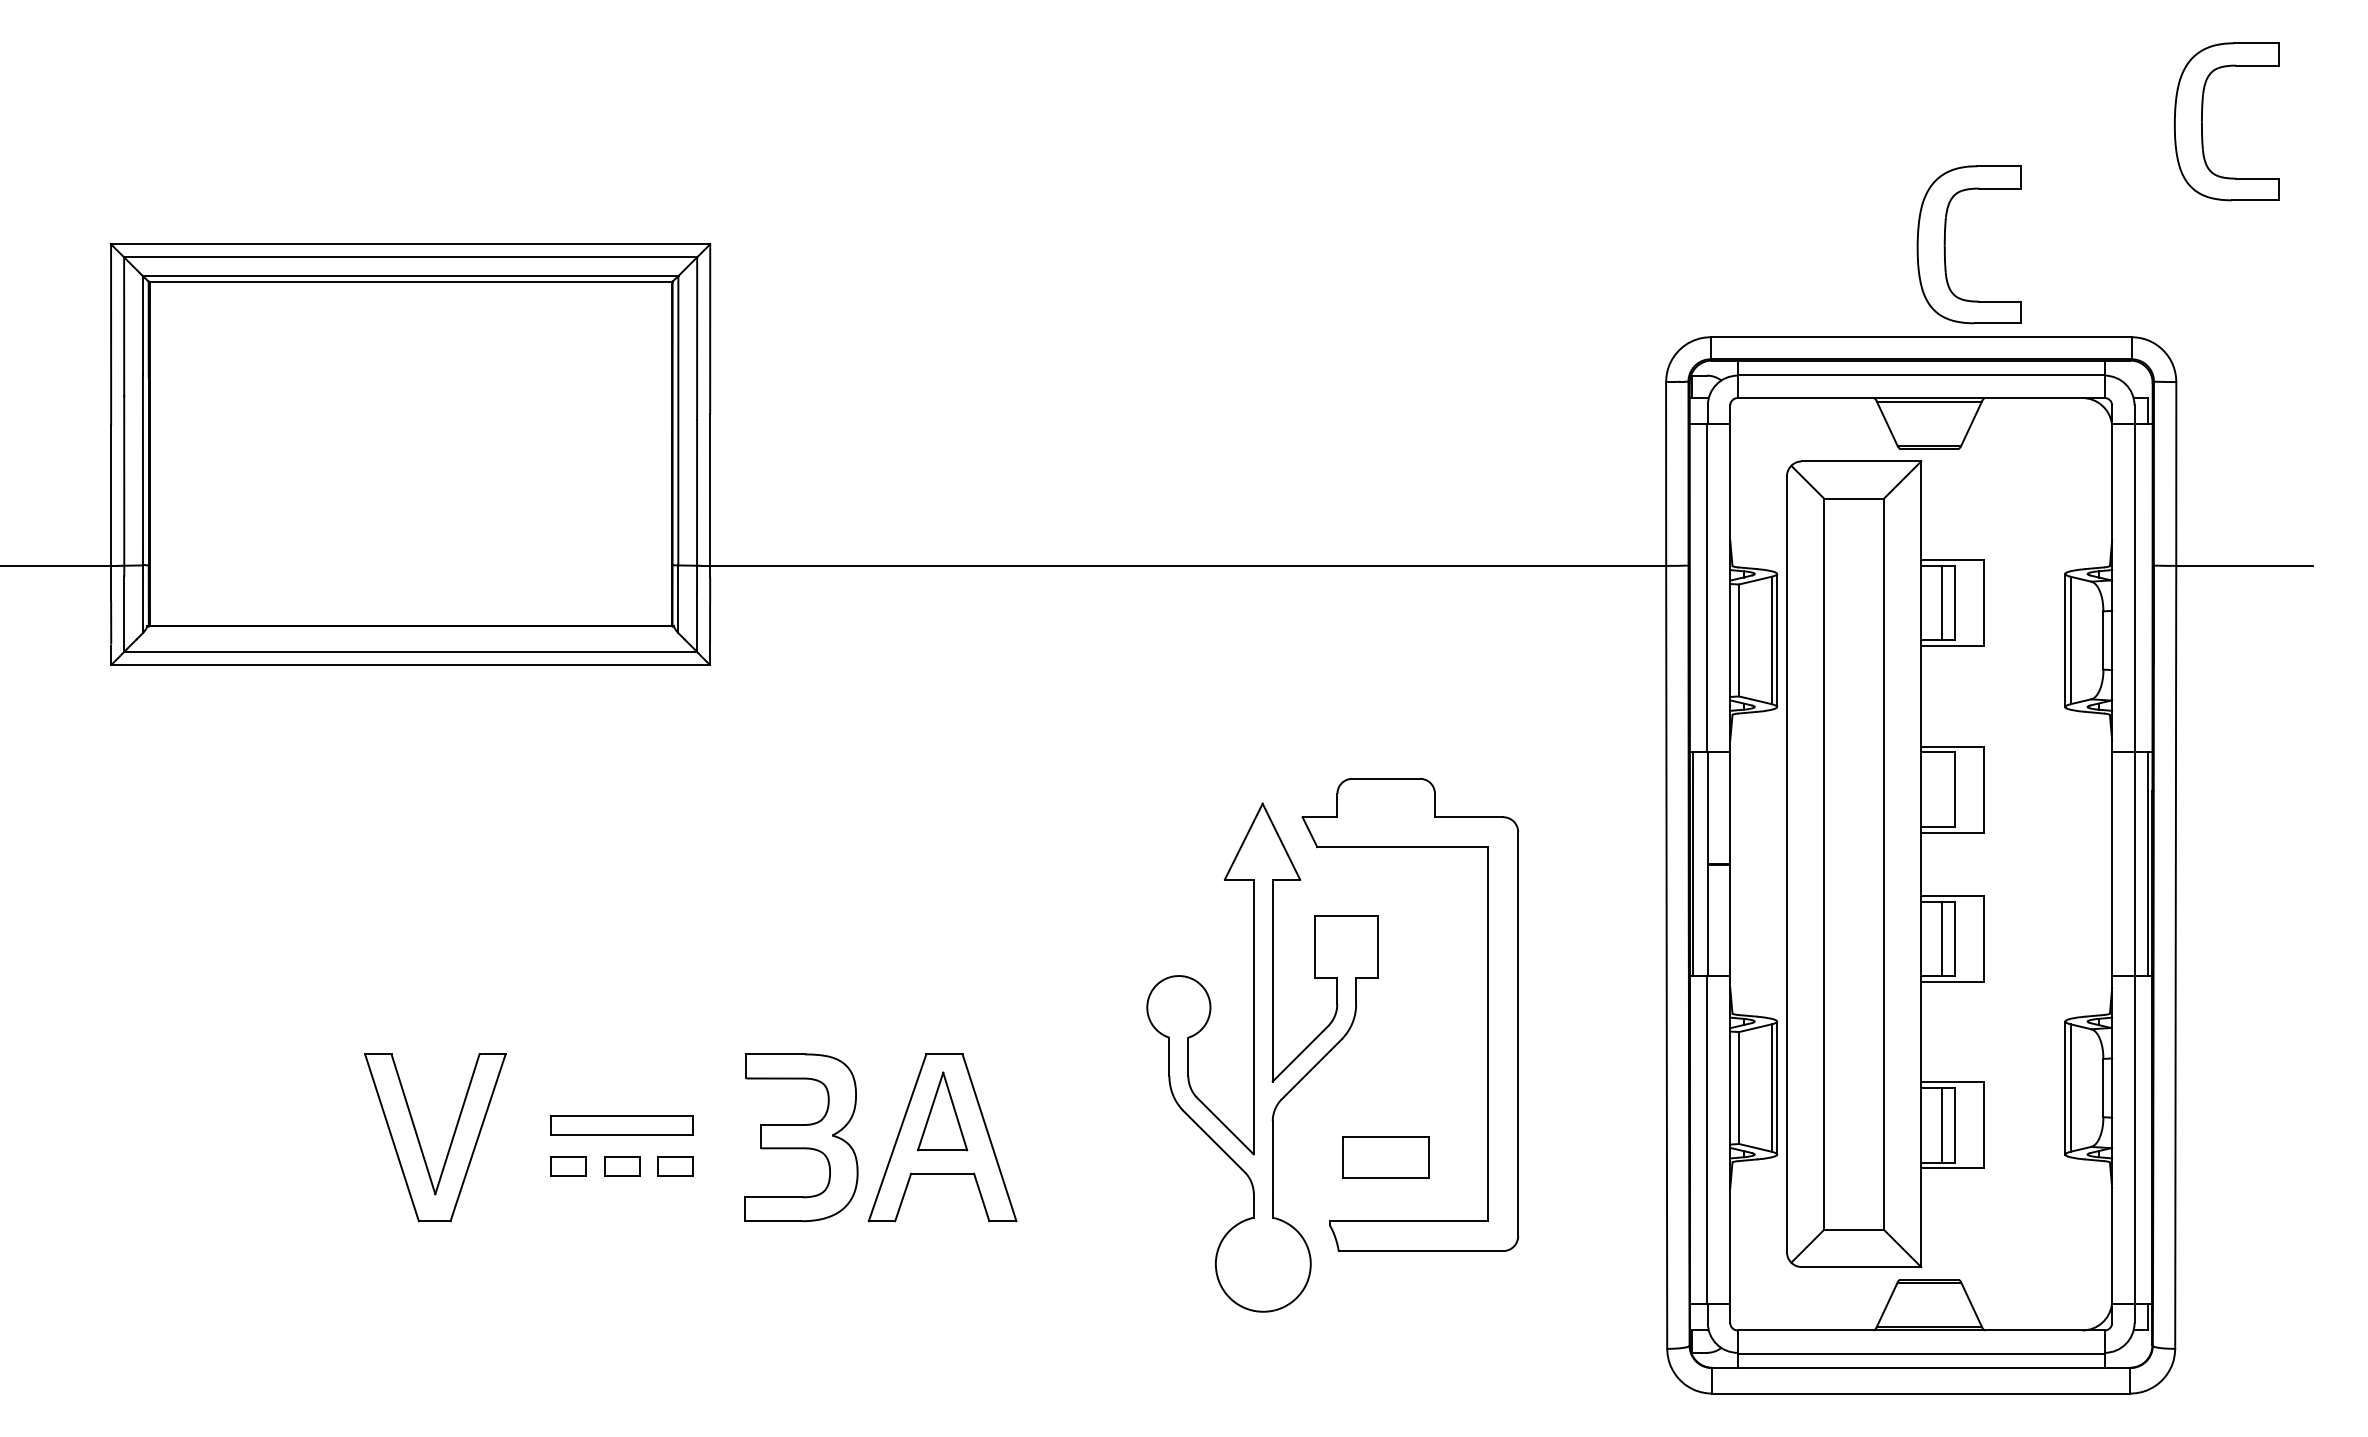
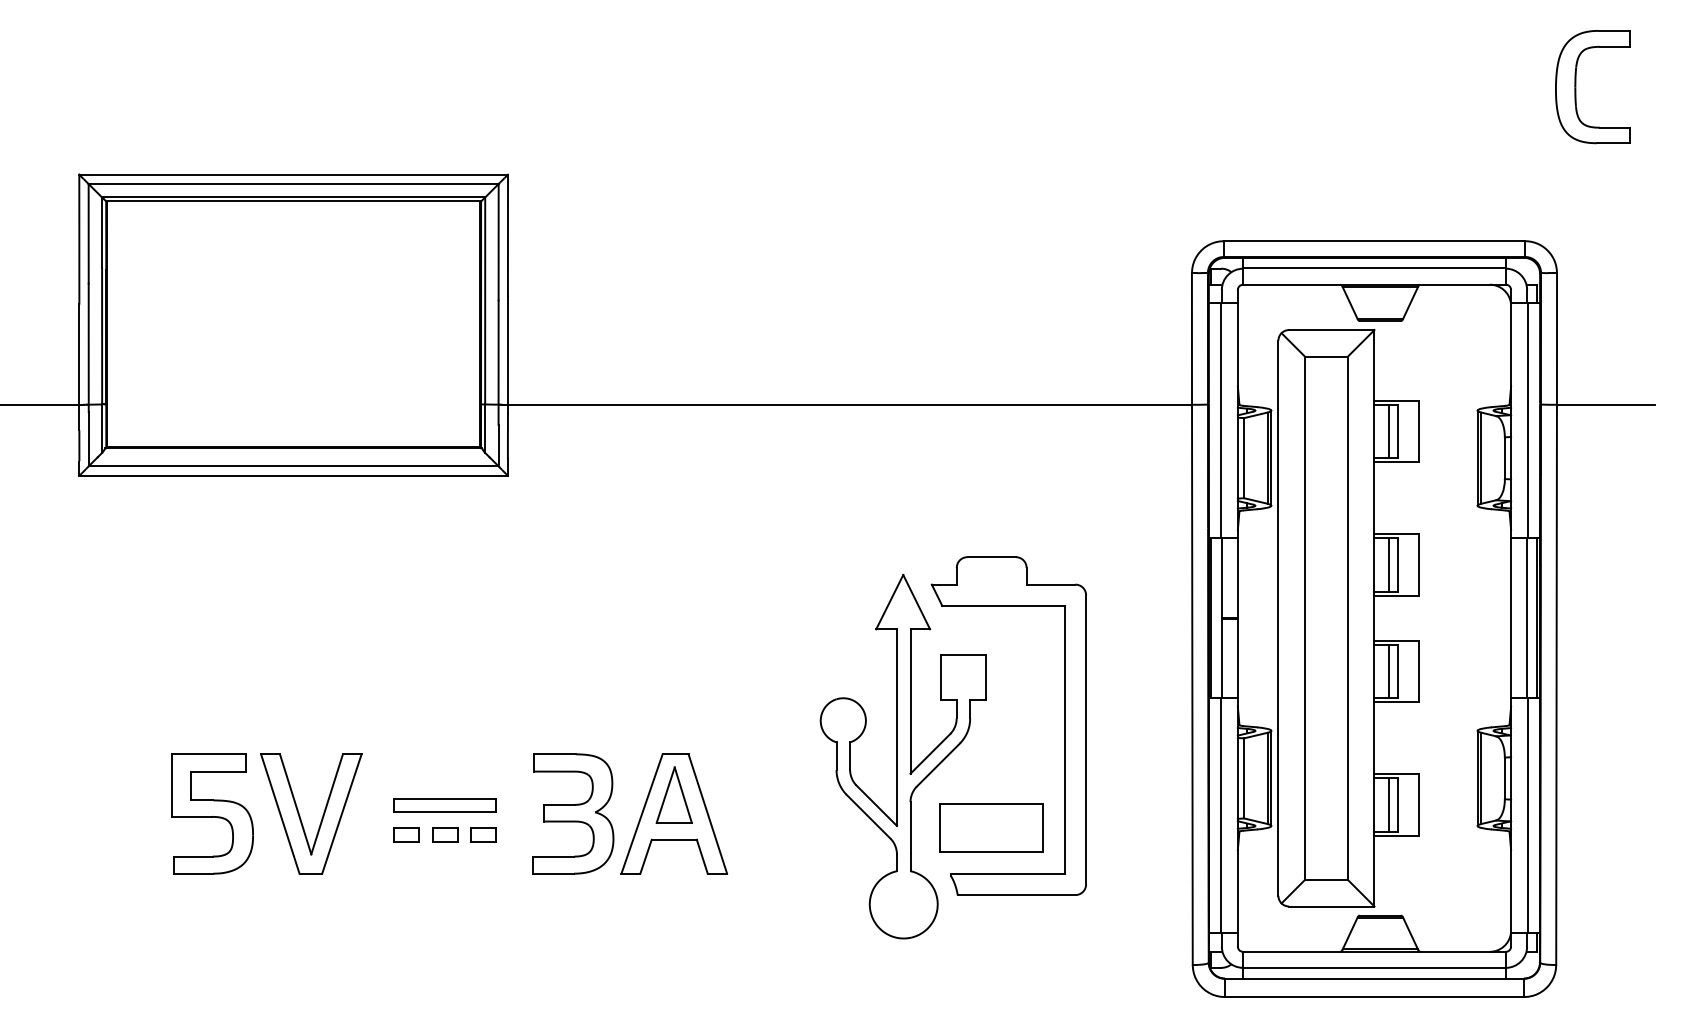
part: (1946, 245) -> (1392, 175), removed
line: (1942, 789) -> (1389, 564), added
part: (297, 1137) -> (212, 813), added
part: (1385, 1156) -> (991, 827), size x1.67

